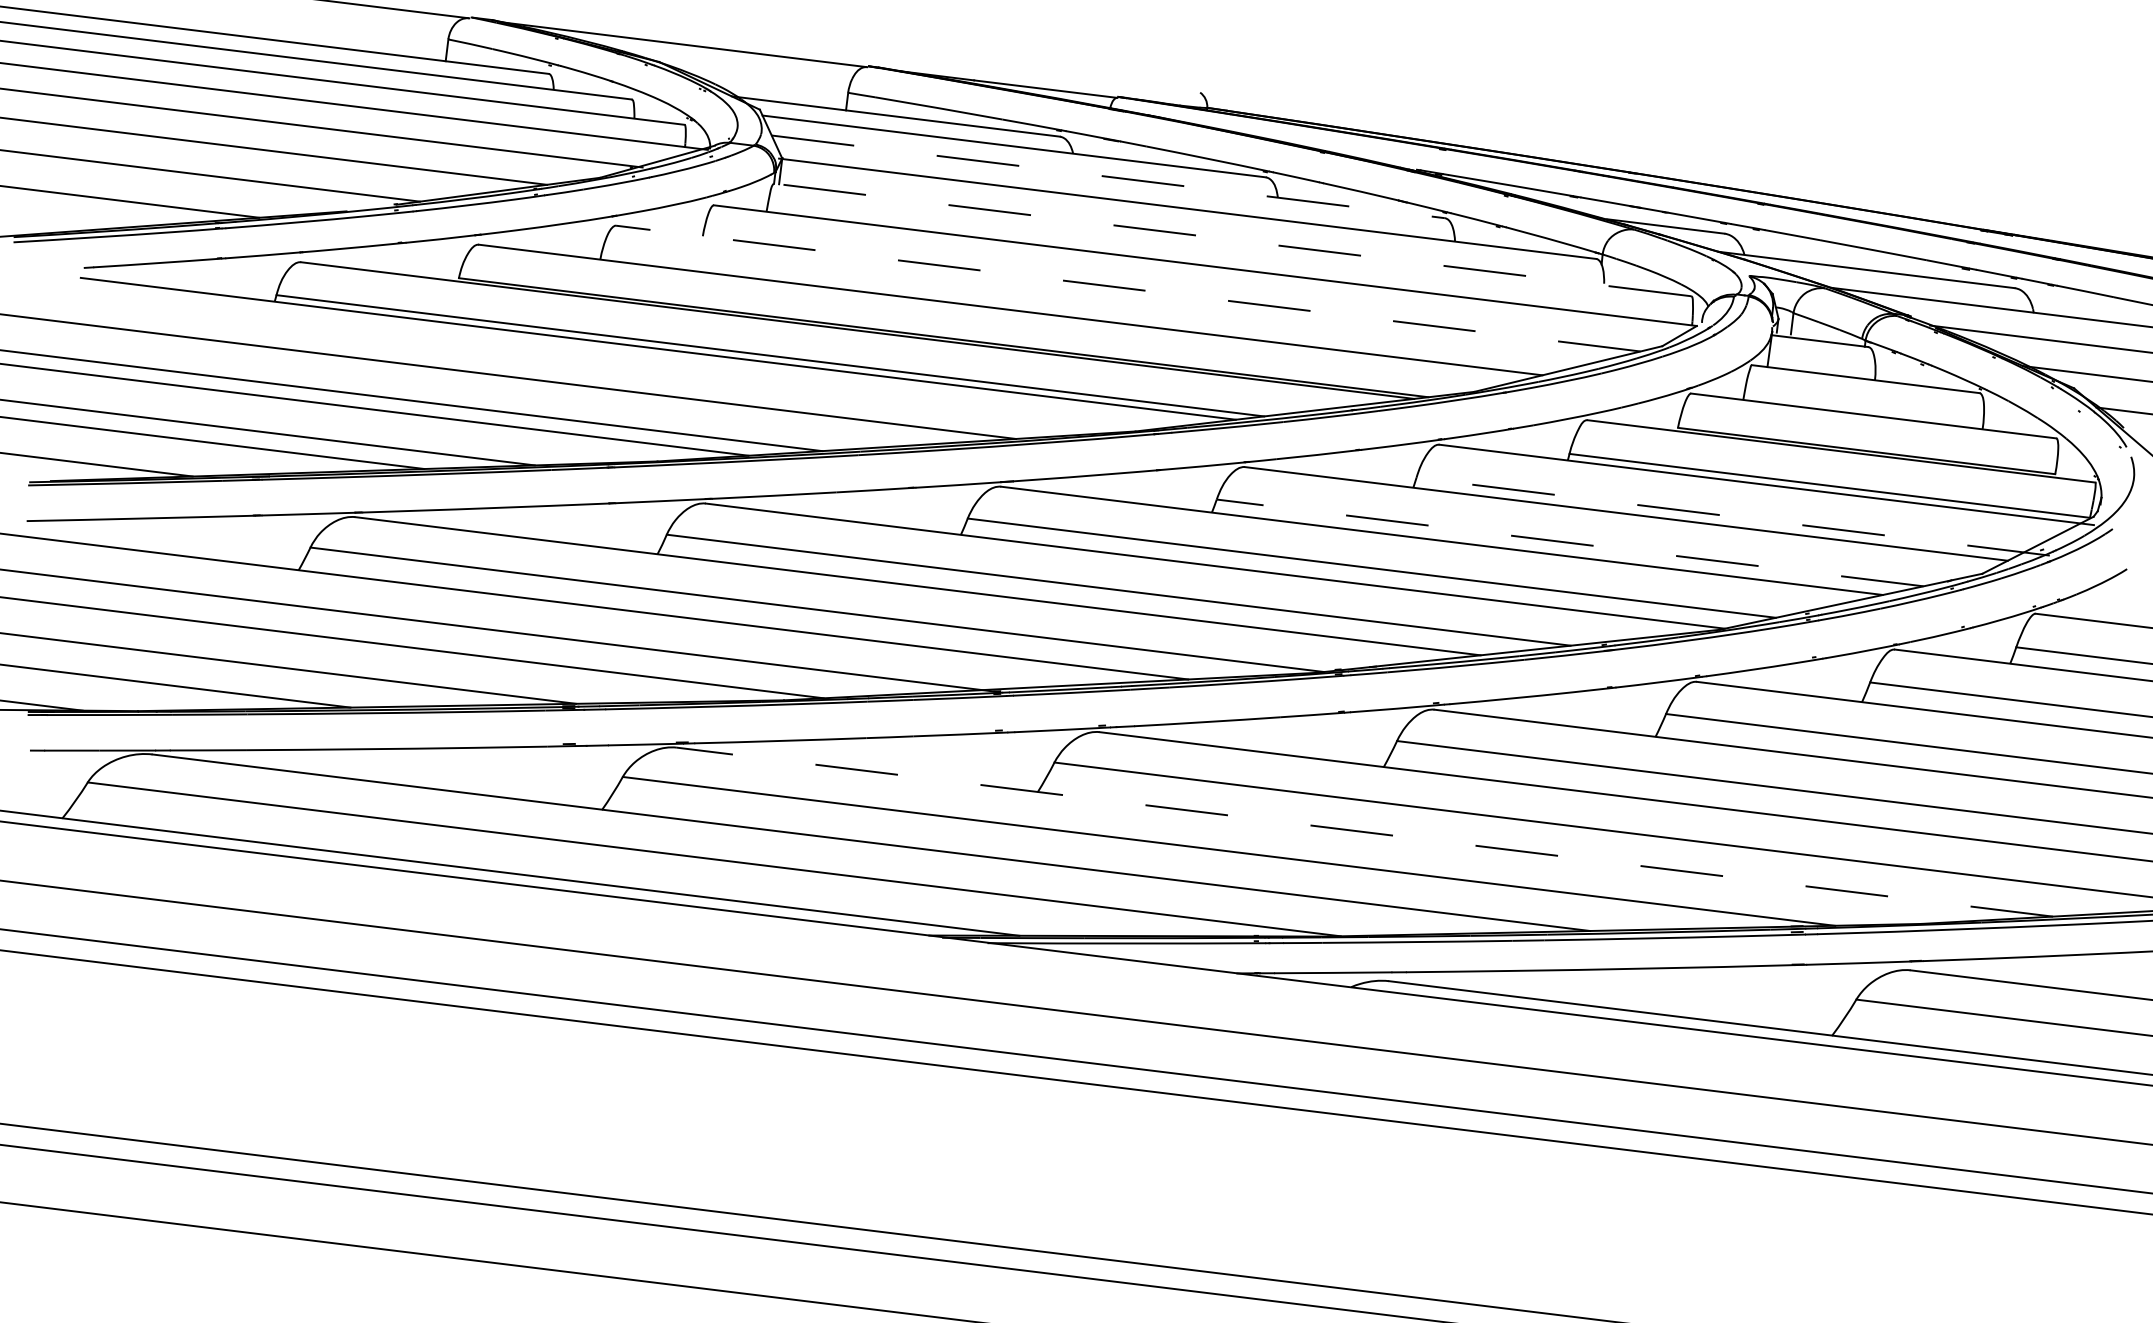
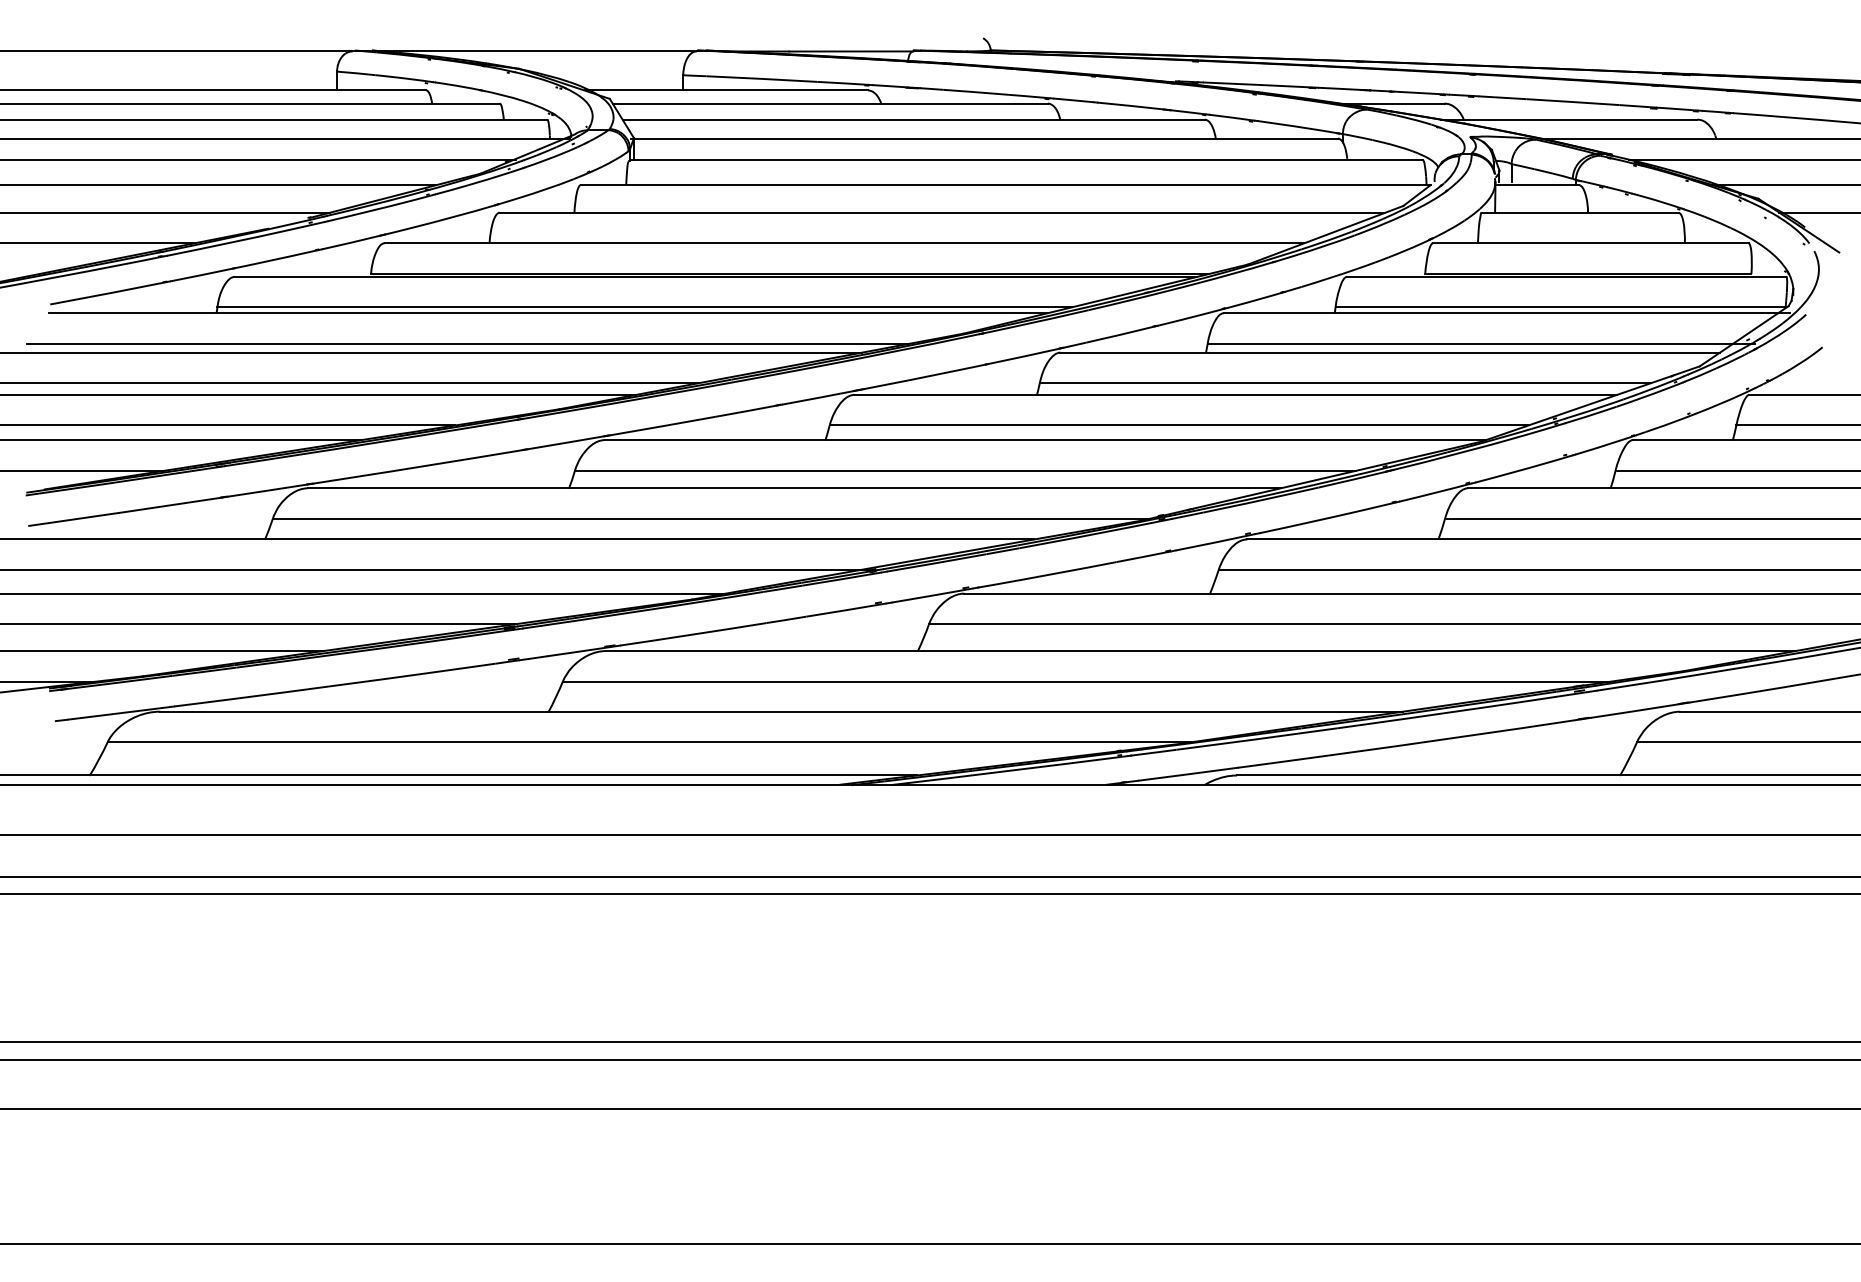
line: (1109, 176) -> (914, 119), dashed -> solid
line: (1231, 239) -> (1025, 160), dashed -> solid
line: (1128, 288) -> (942, 212), dashed -> solid
line: (561, 372) -> (468, 343), added
line: (1733, 516) -> (1481, 343), dashed -> solid
line: (1570, 543) -> (1345, 383), dashed -> solid
line: (1364, 832) -> (1200, 651), dashed -> solid

